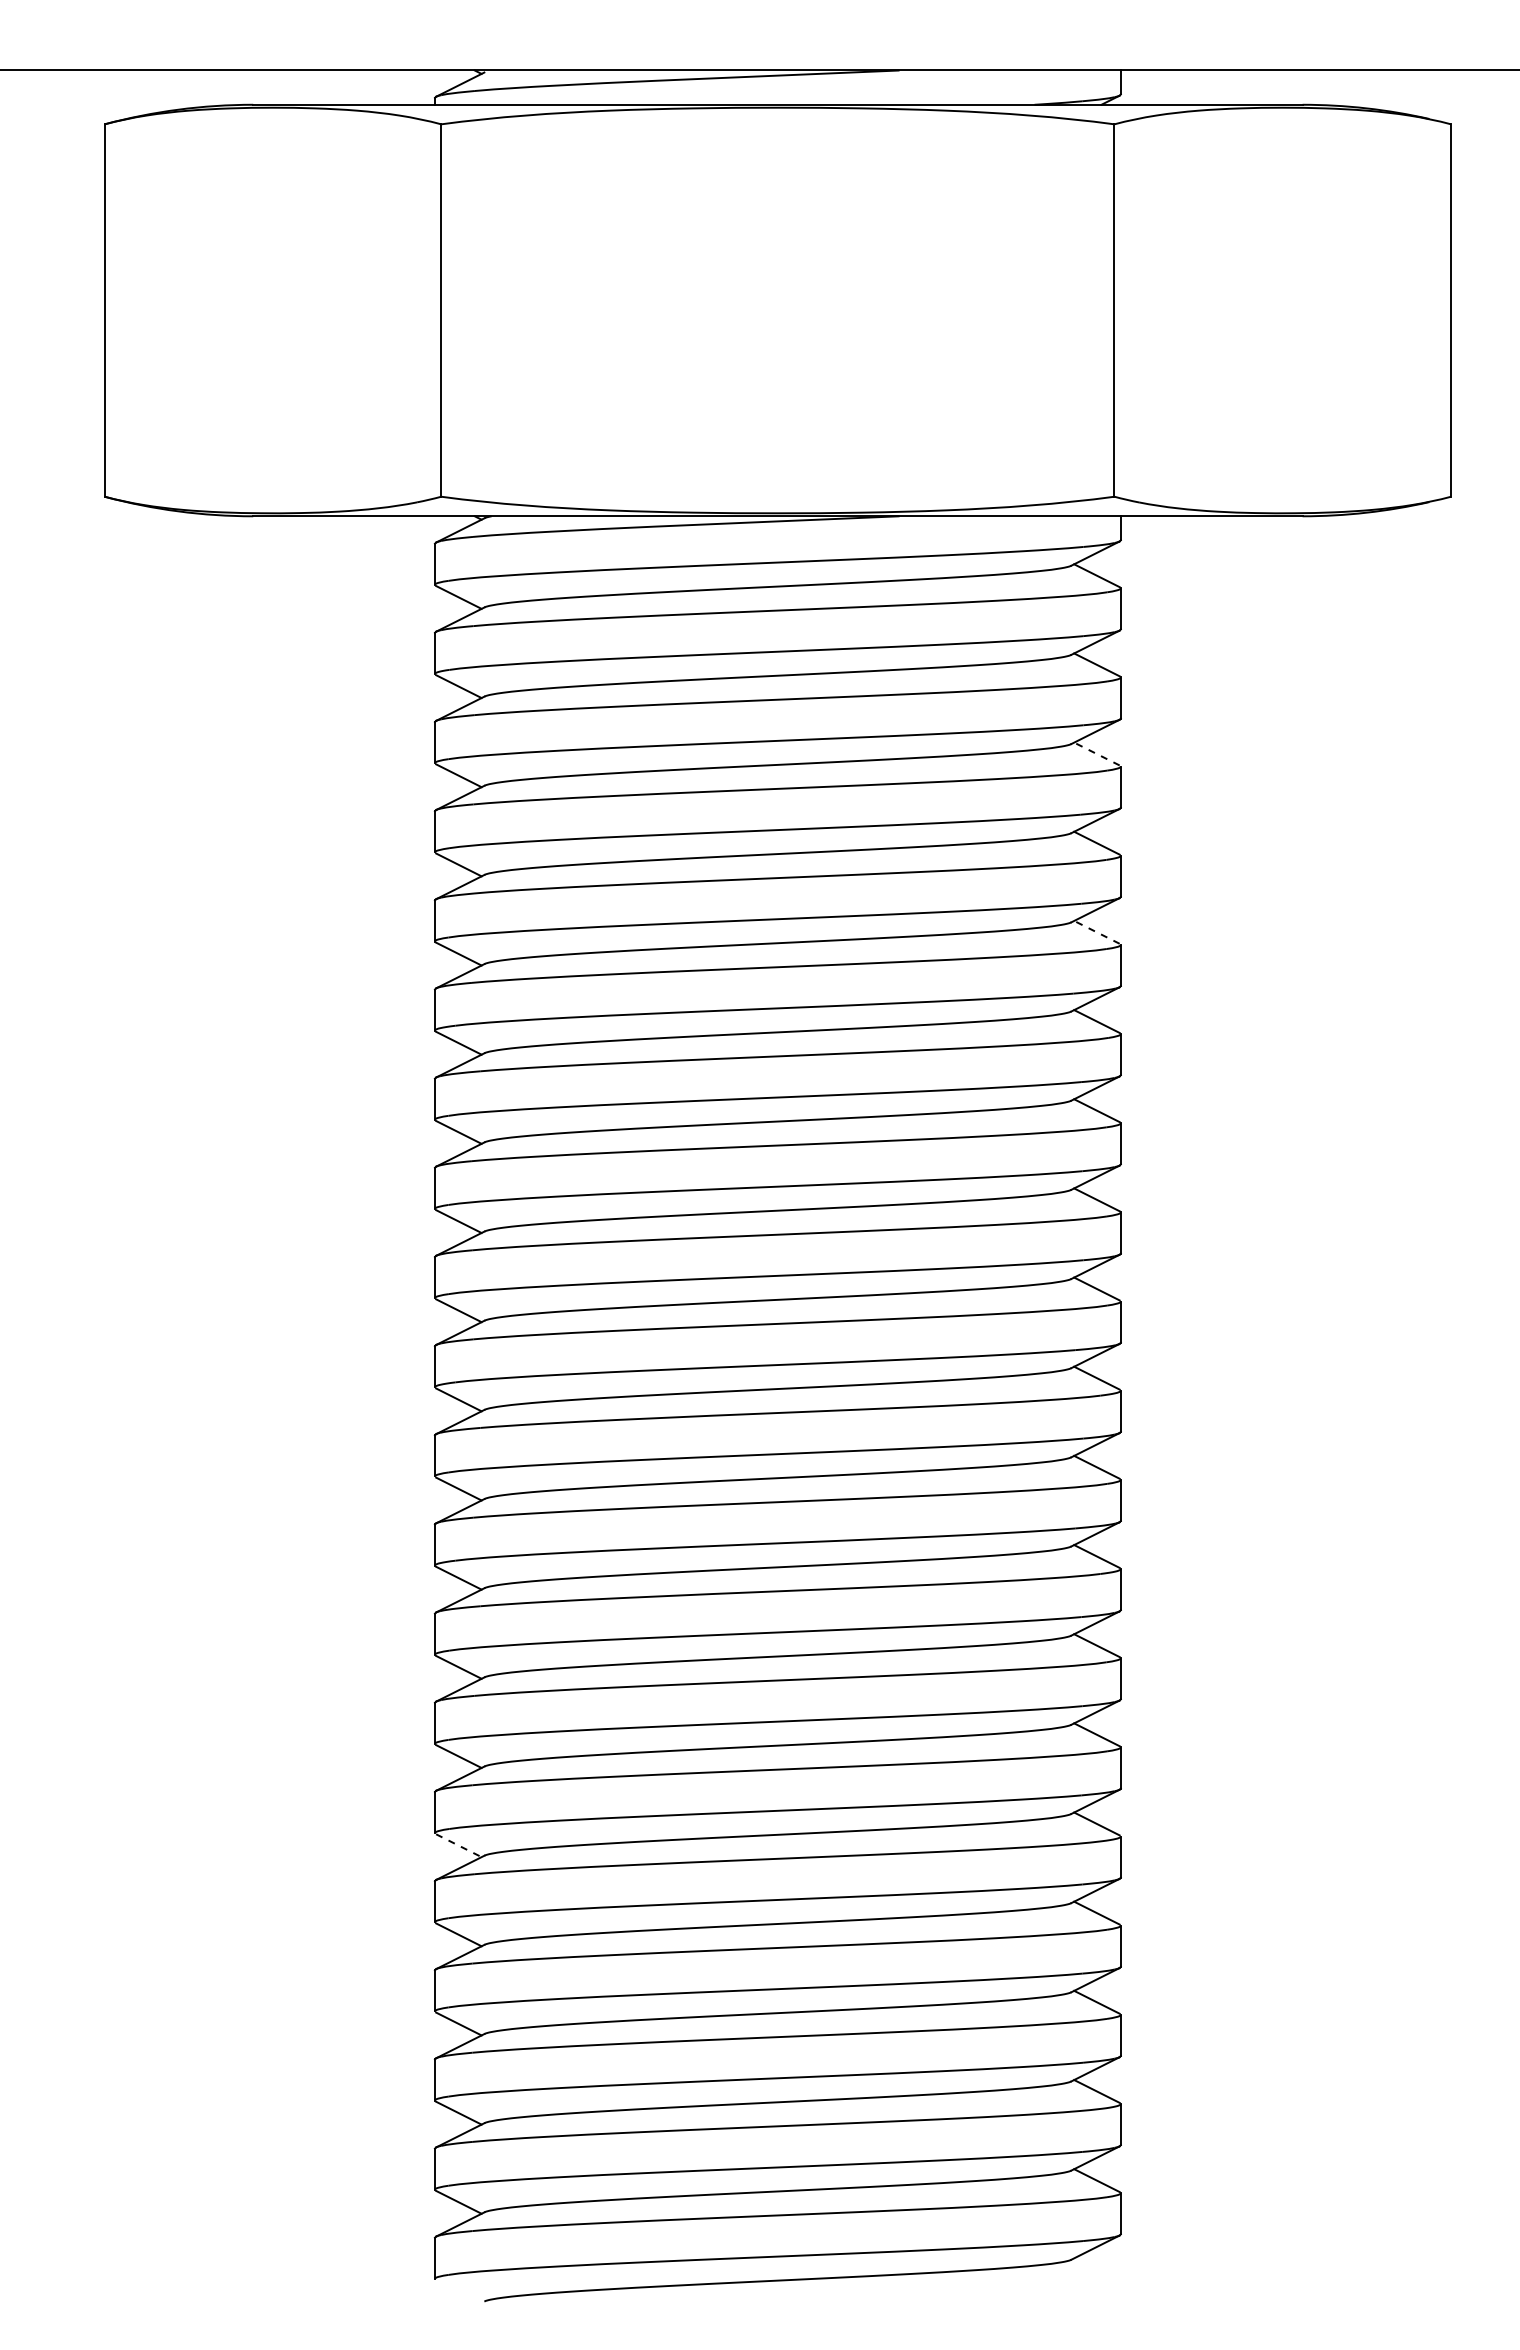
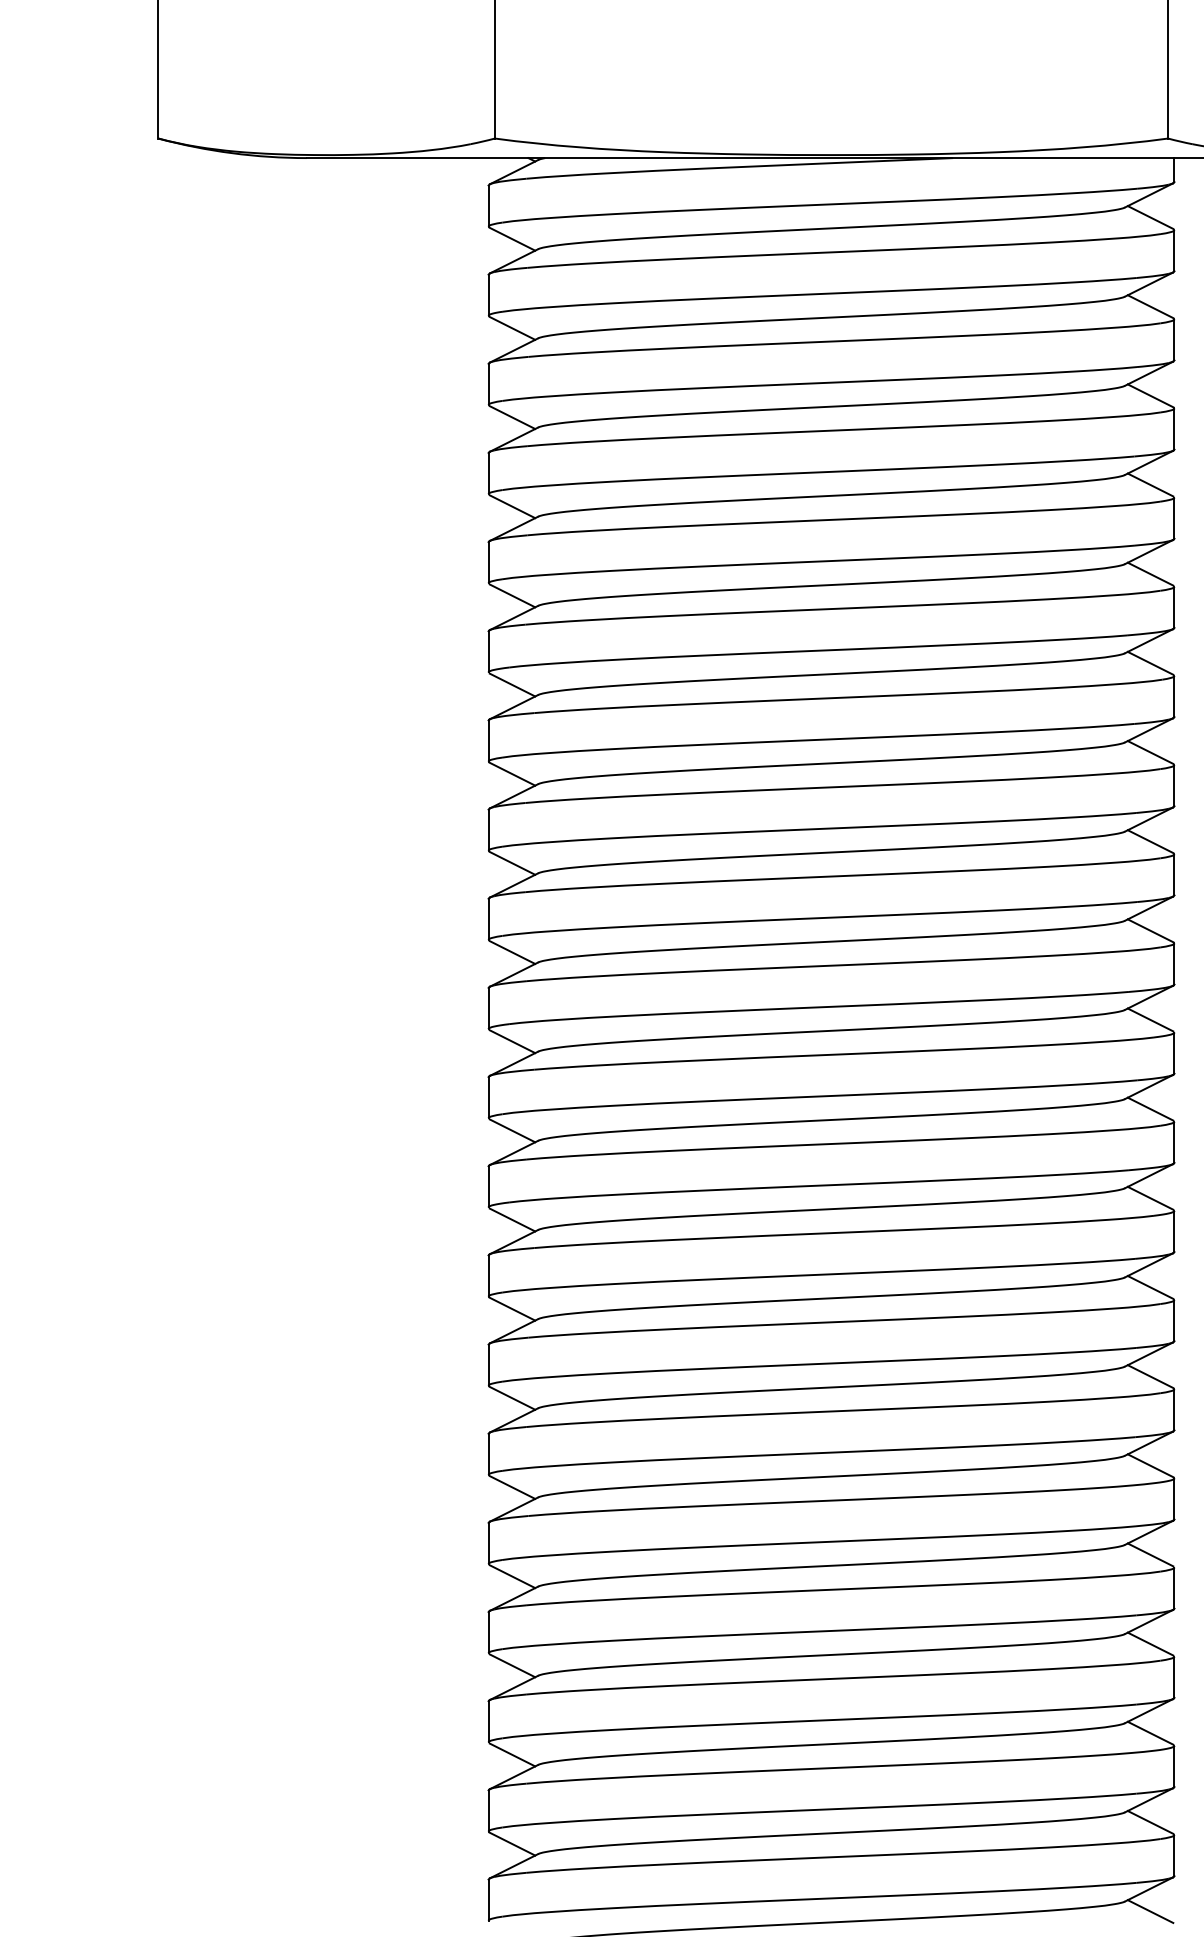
line: (1096, 753) -> (1150, 395), dashed -> solid
line: (1096, 932) -> (1150, 574), dashed -> solid
line: (459, 1845) -> (513, 1487), dashed -> solid
line: (1096, 2269) -> (1150, 1911), added

